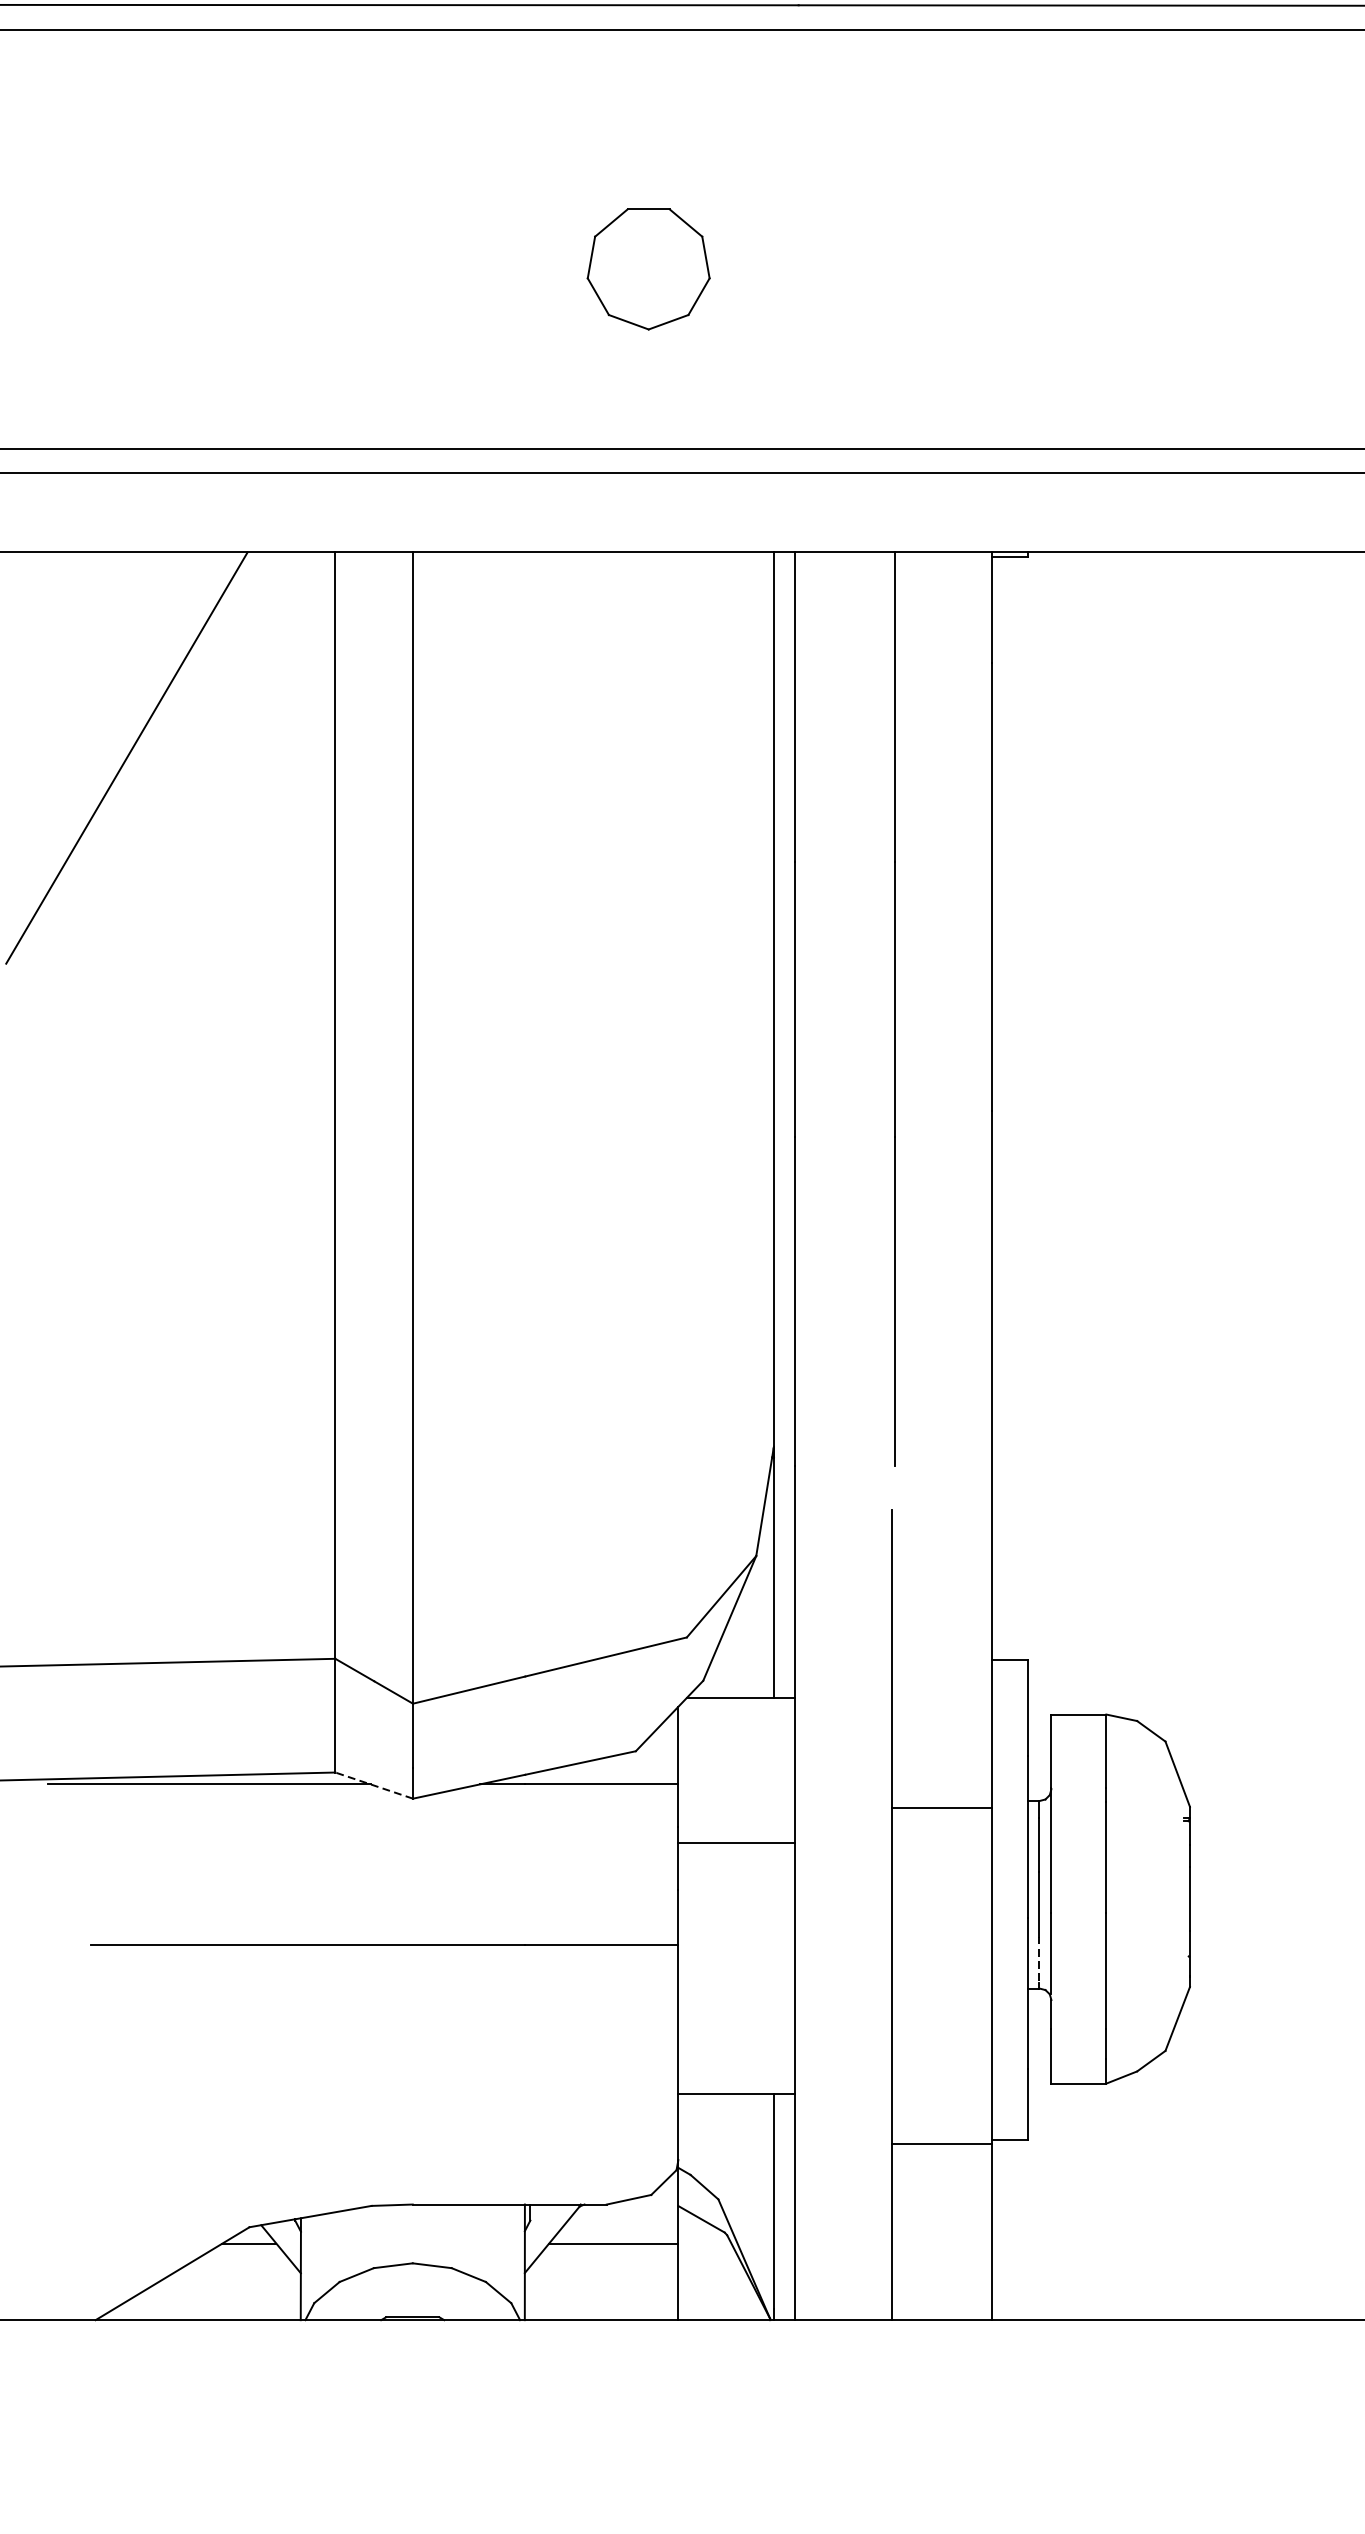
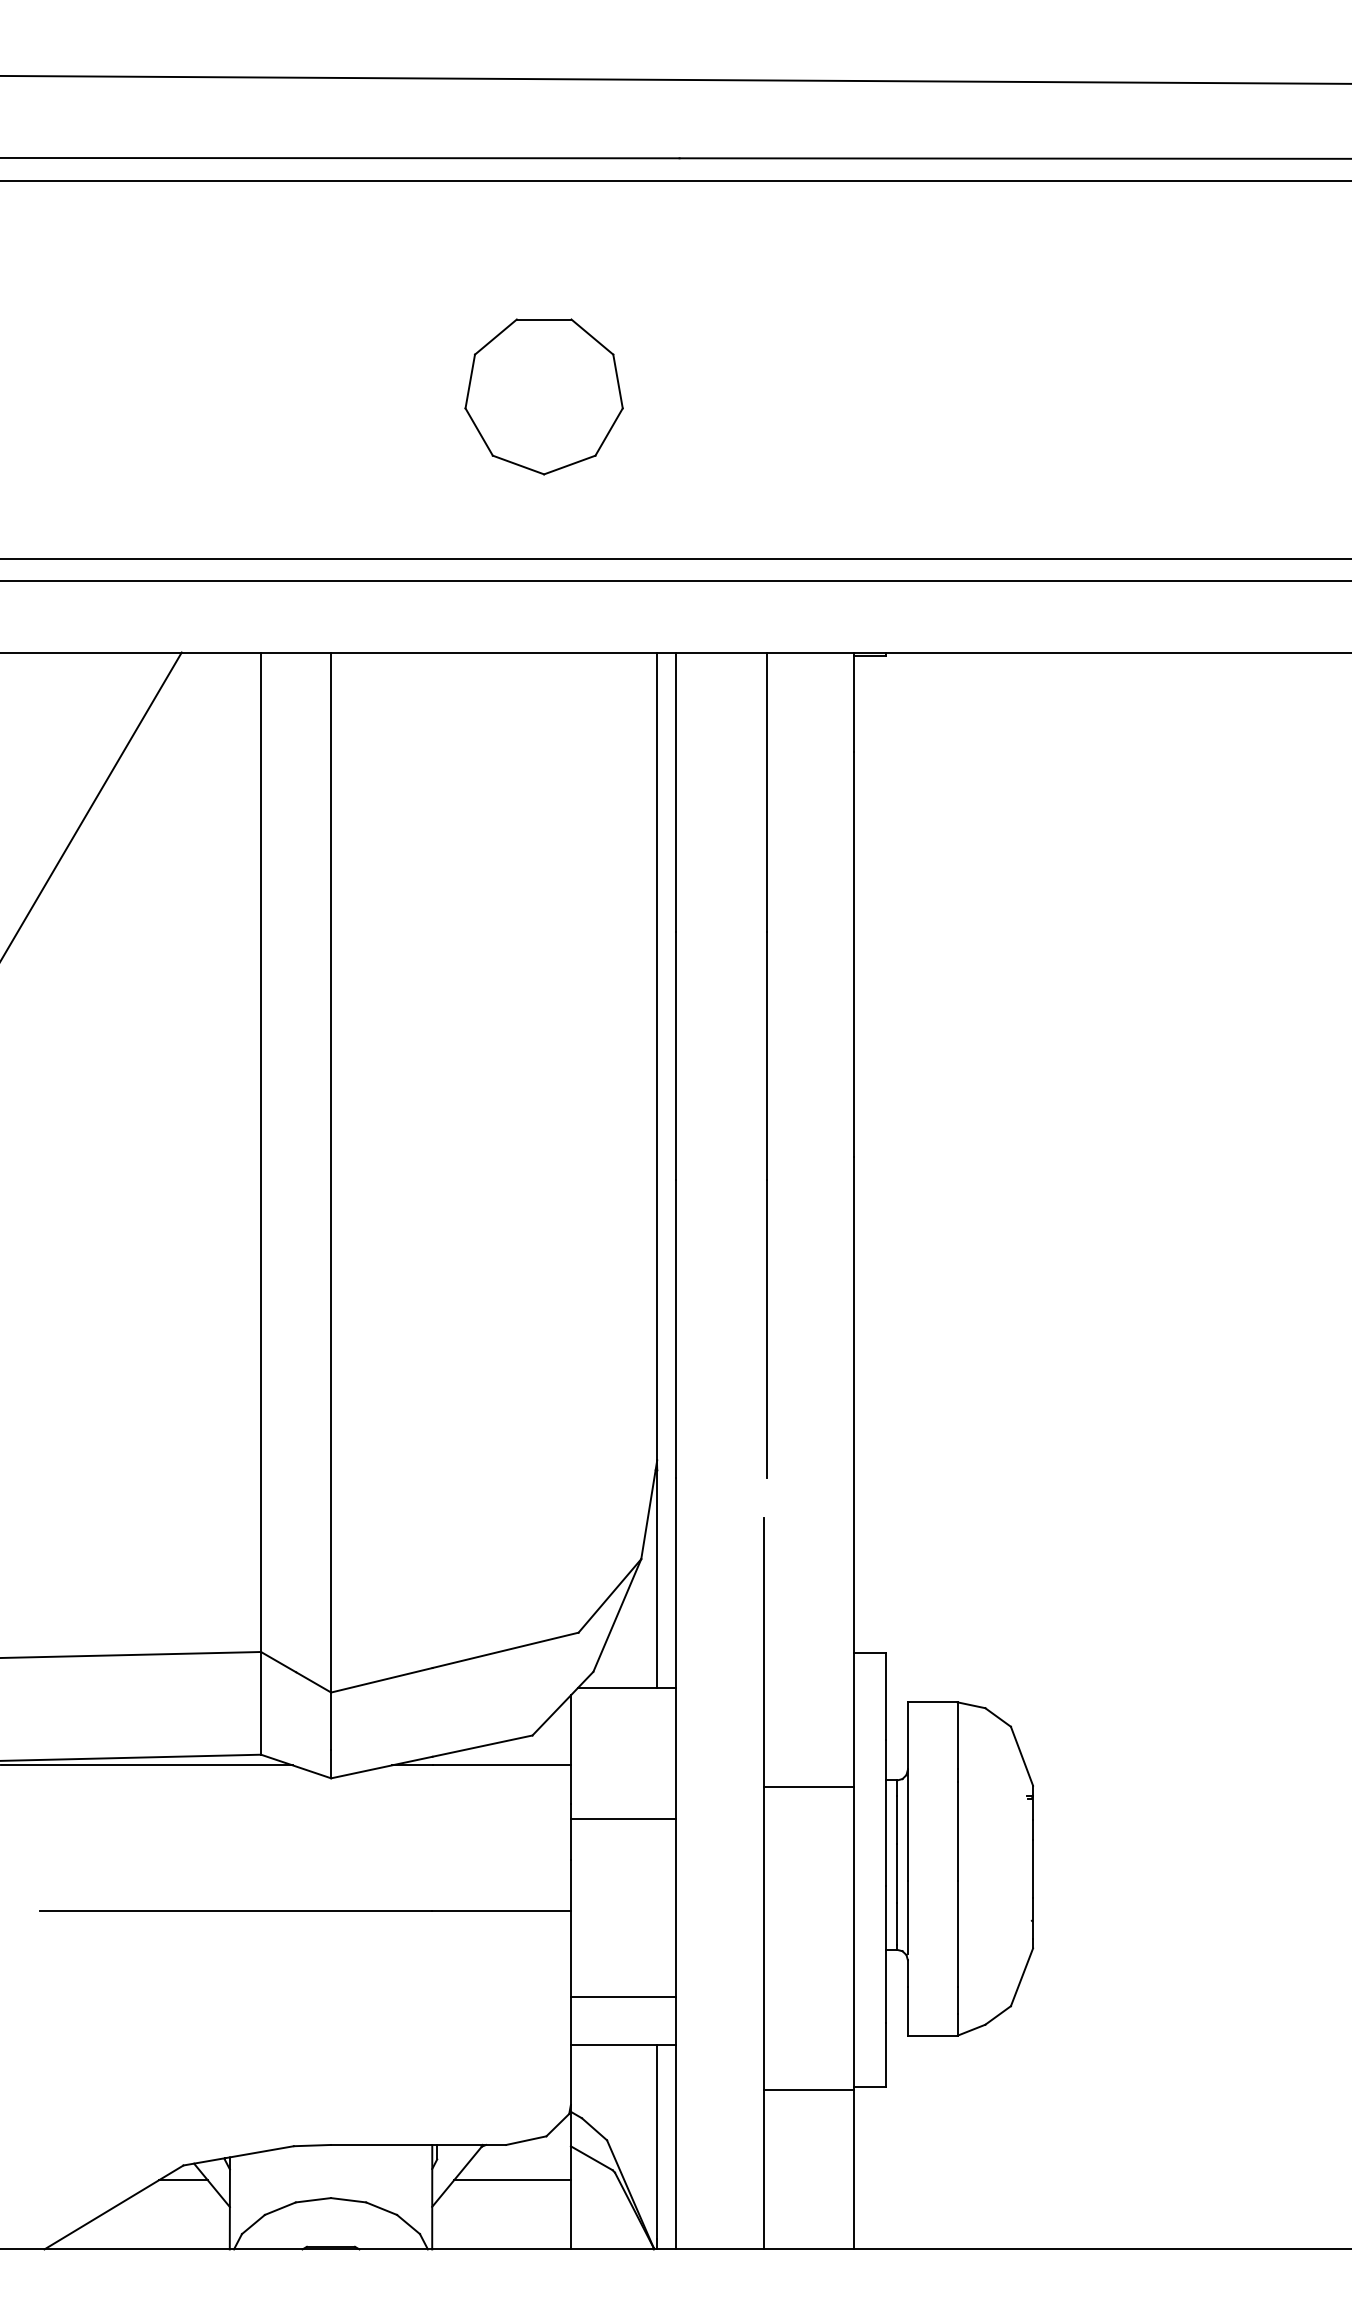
part: (648, 268) -> (543, 396), size x1.43
line: (374, 1785) -> (296, 1766), dashed -> solid
line: (1039, 1959) -> (897, 1923), dashed -> solid
line: (736, 2041) -> (623, 1997), added

